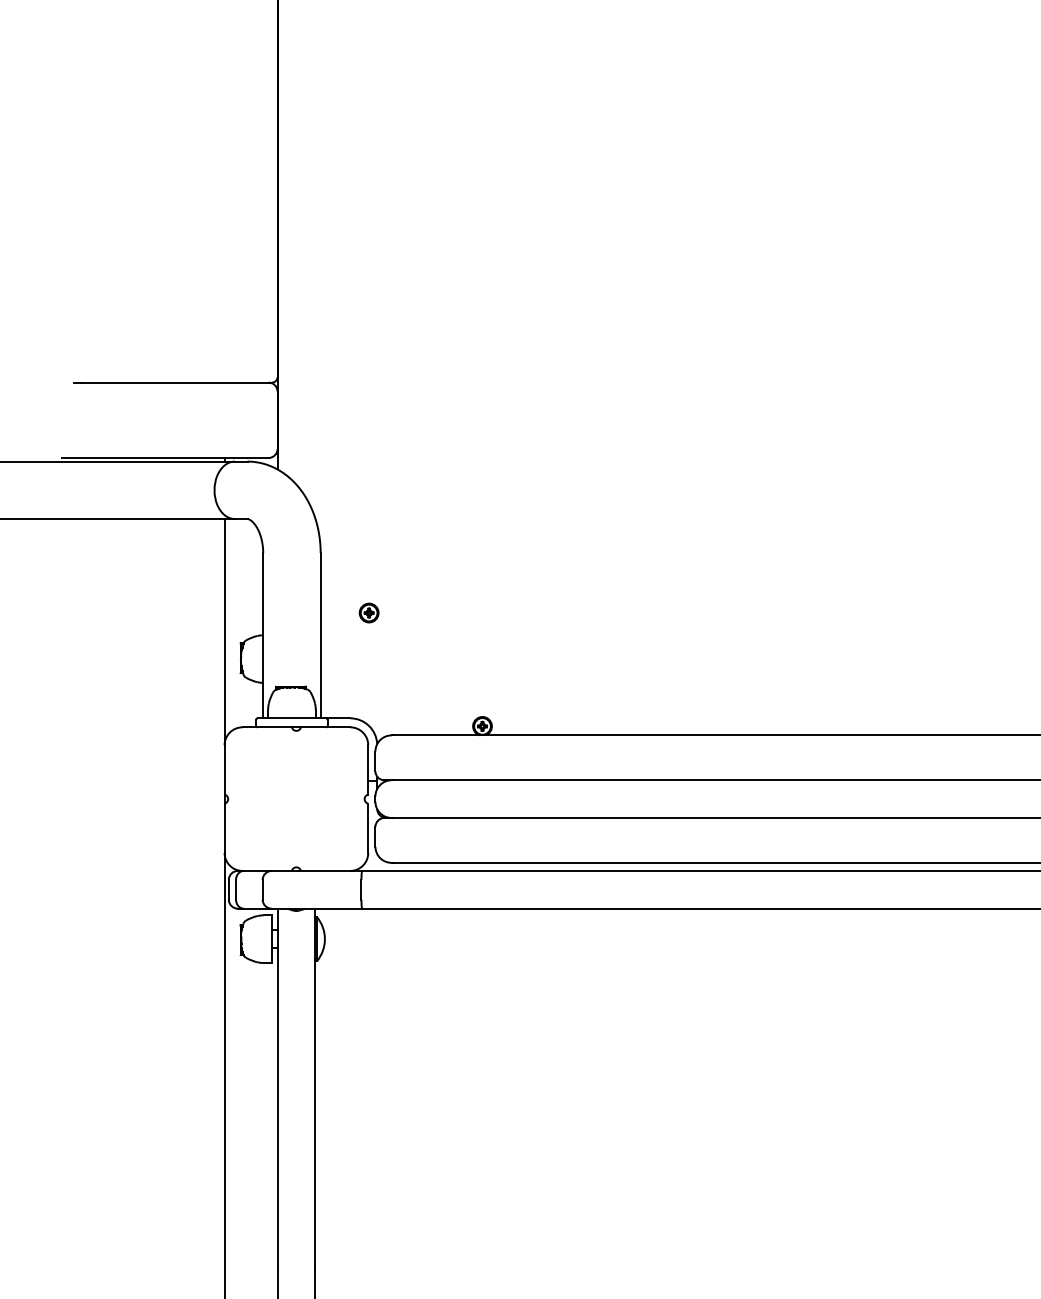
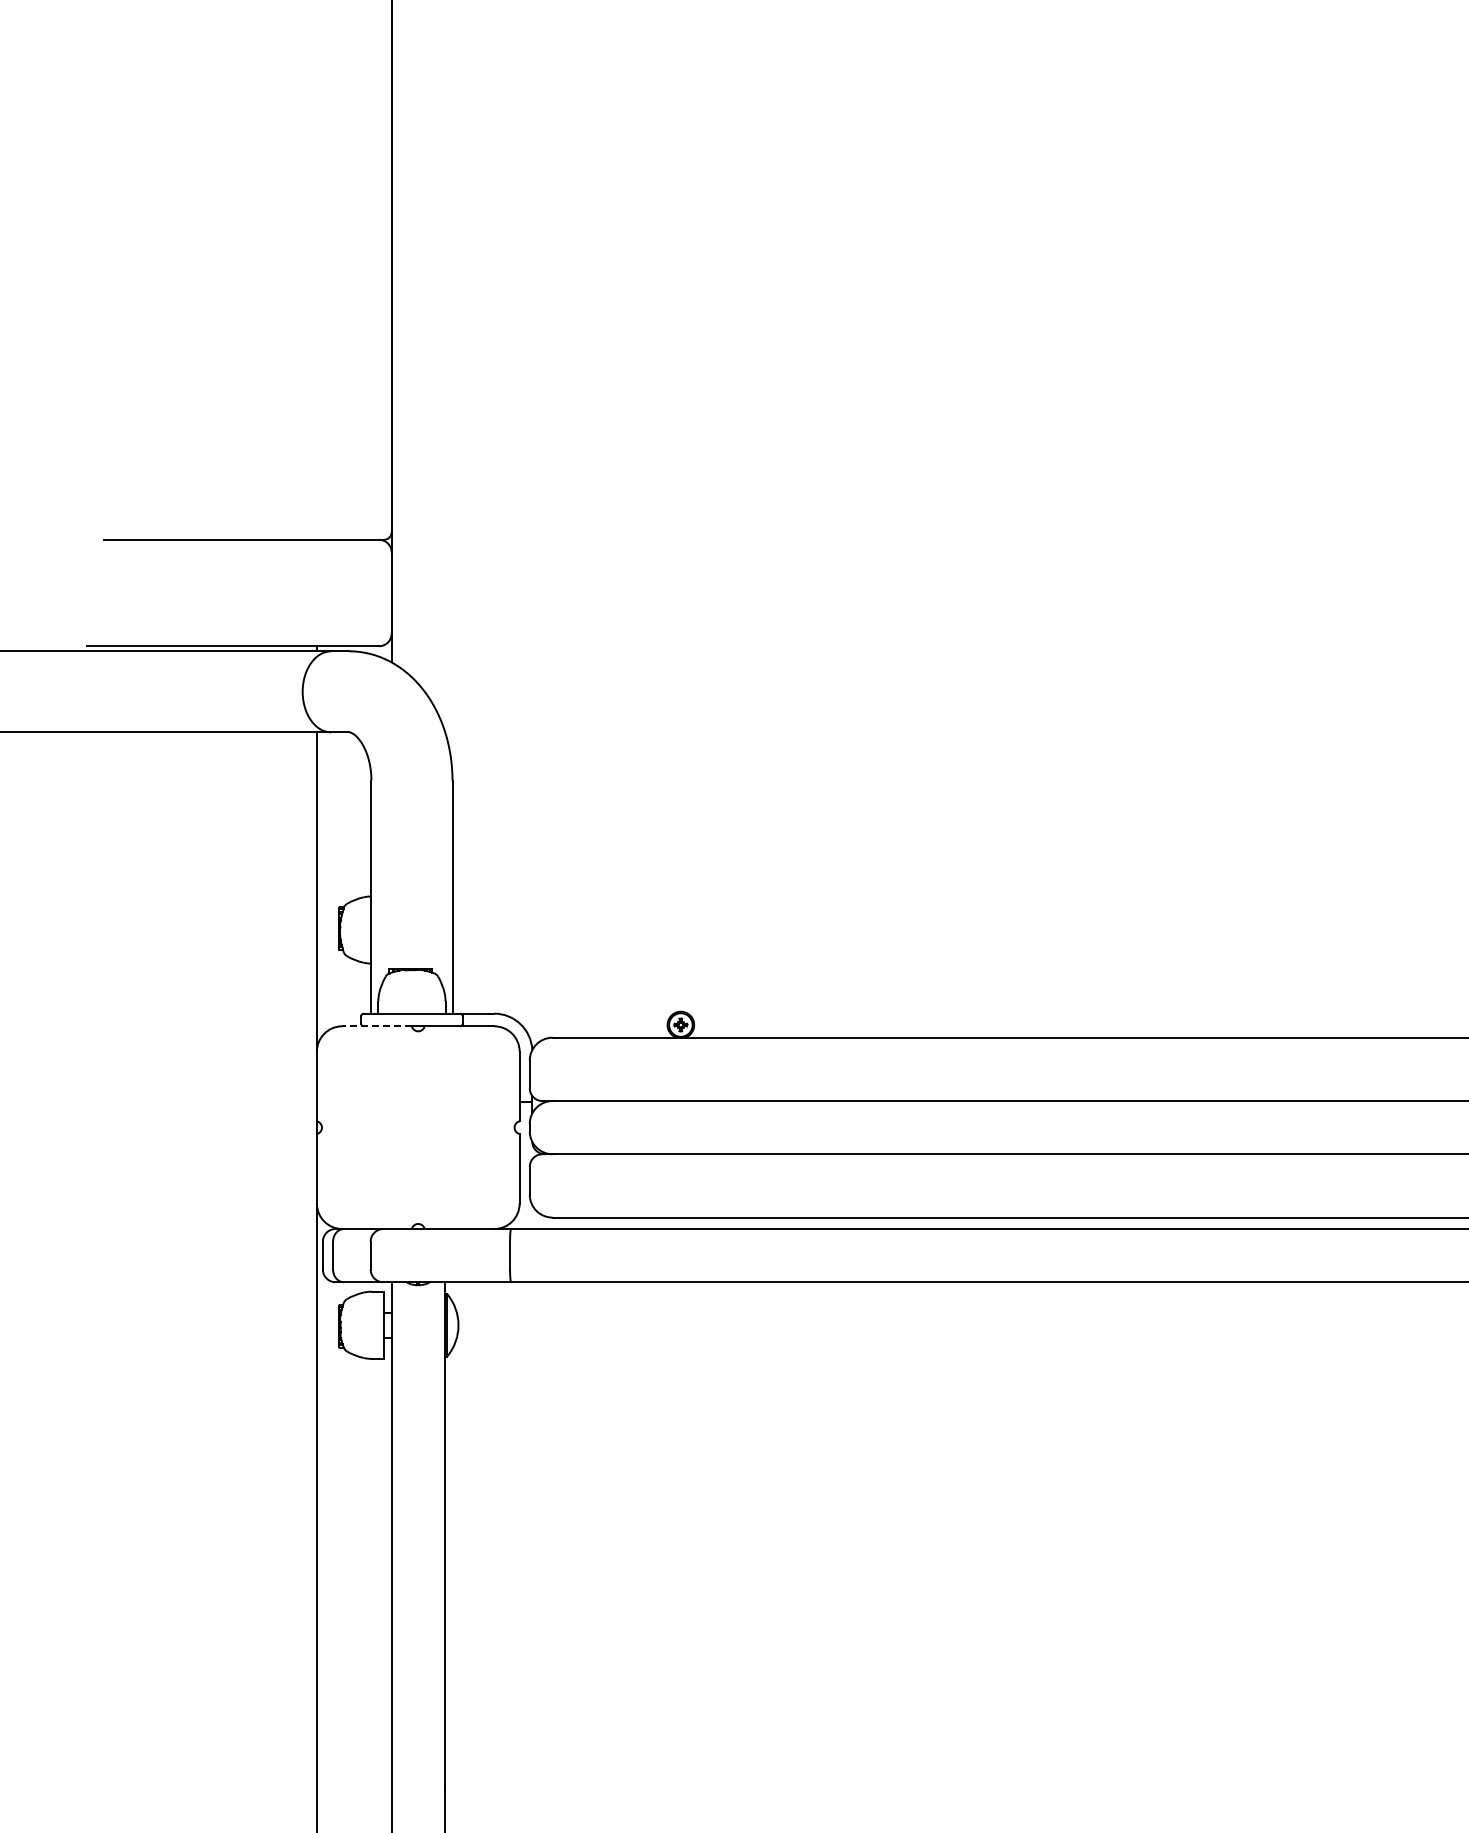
part: (368, 612) -> (520, 864), removed
line: (267, 727) -> (377, 1026), solid -> dashed

